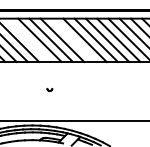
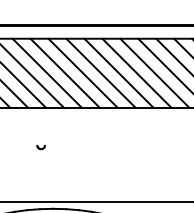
line: (28, 39) -> (46, 71), added
line: (73, 39) -> (118, 71), added
part: (49, 89) -> (40, 146), moved

